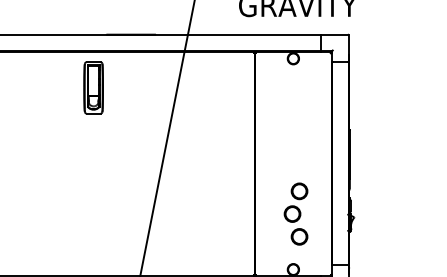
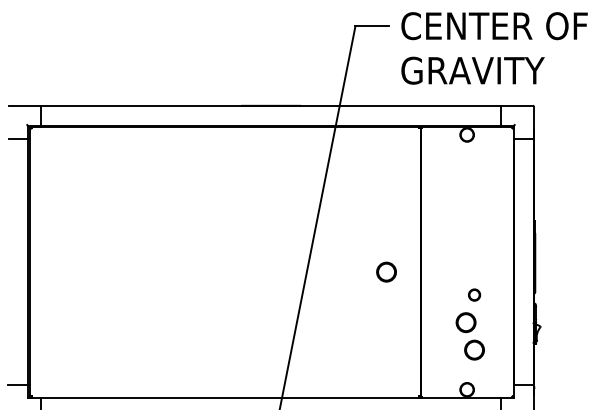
part: (93, 87) -> (225, 169), removed
circle: (226, 171) -> (386, 271), added
circle: (299, 190) -> (474, 294), size x0.6

